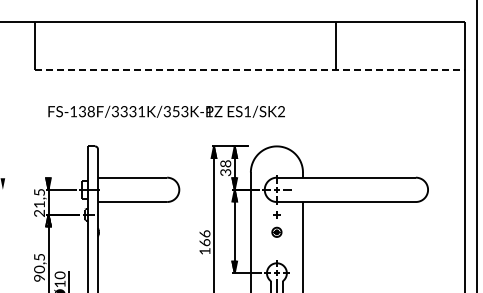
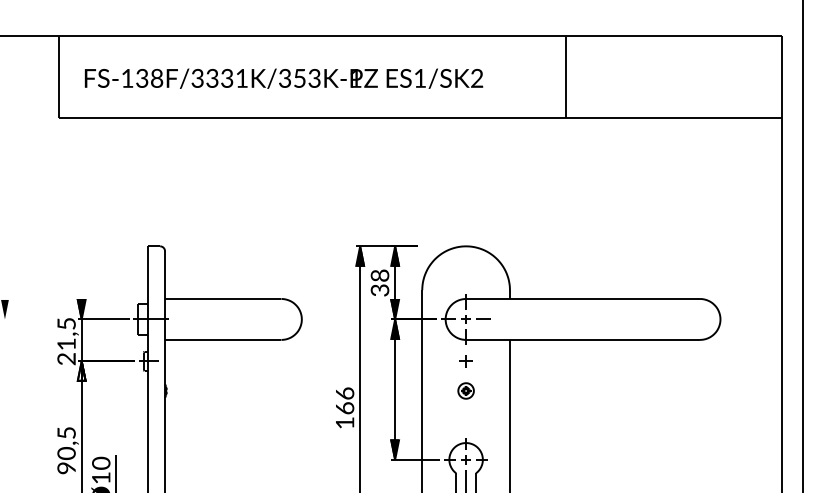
line: (249, 70) -> (419, 118), dashed -> solid
text: (166, 111) -> (283, 78), moved

